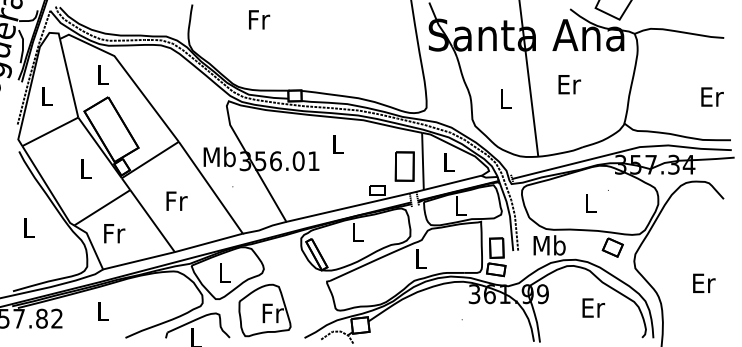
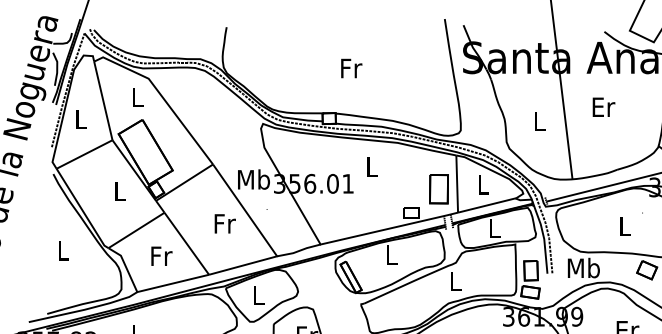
text: (259, 19) -> (351, 68), moved
text: (176, 200) -> (224, 223), moved
text: (114, 233) -> (161, 256), moved

